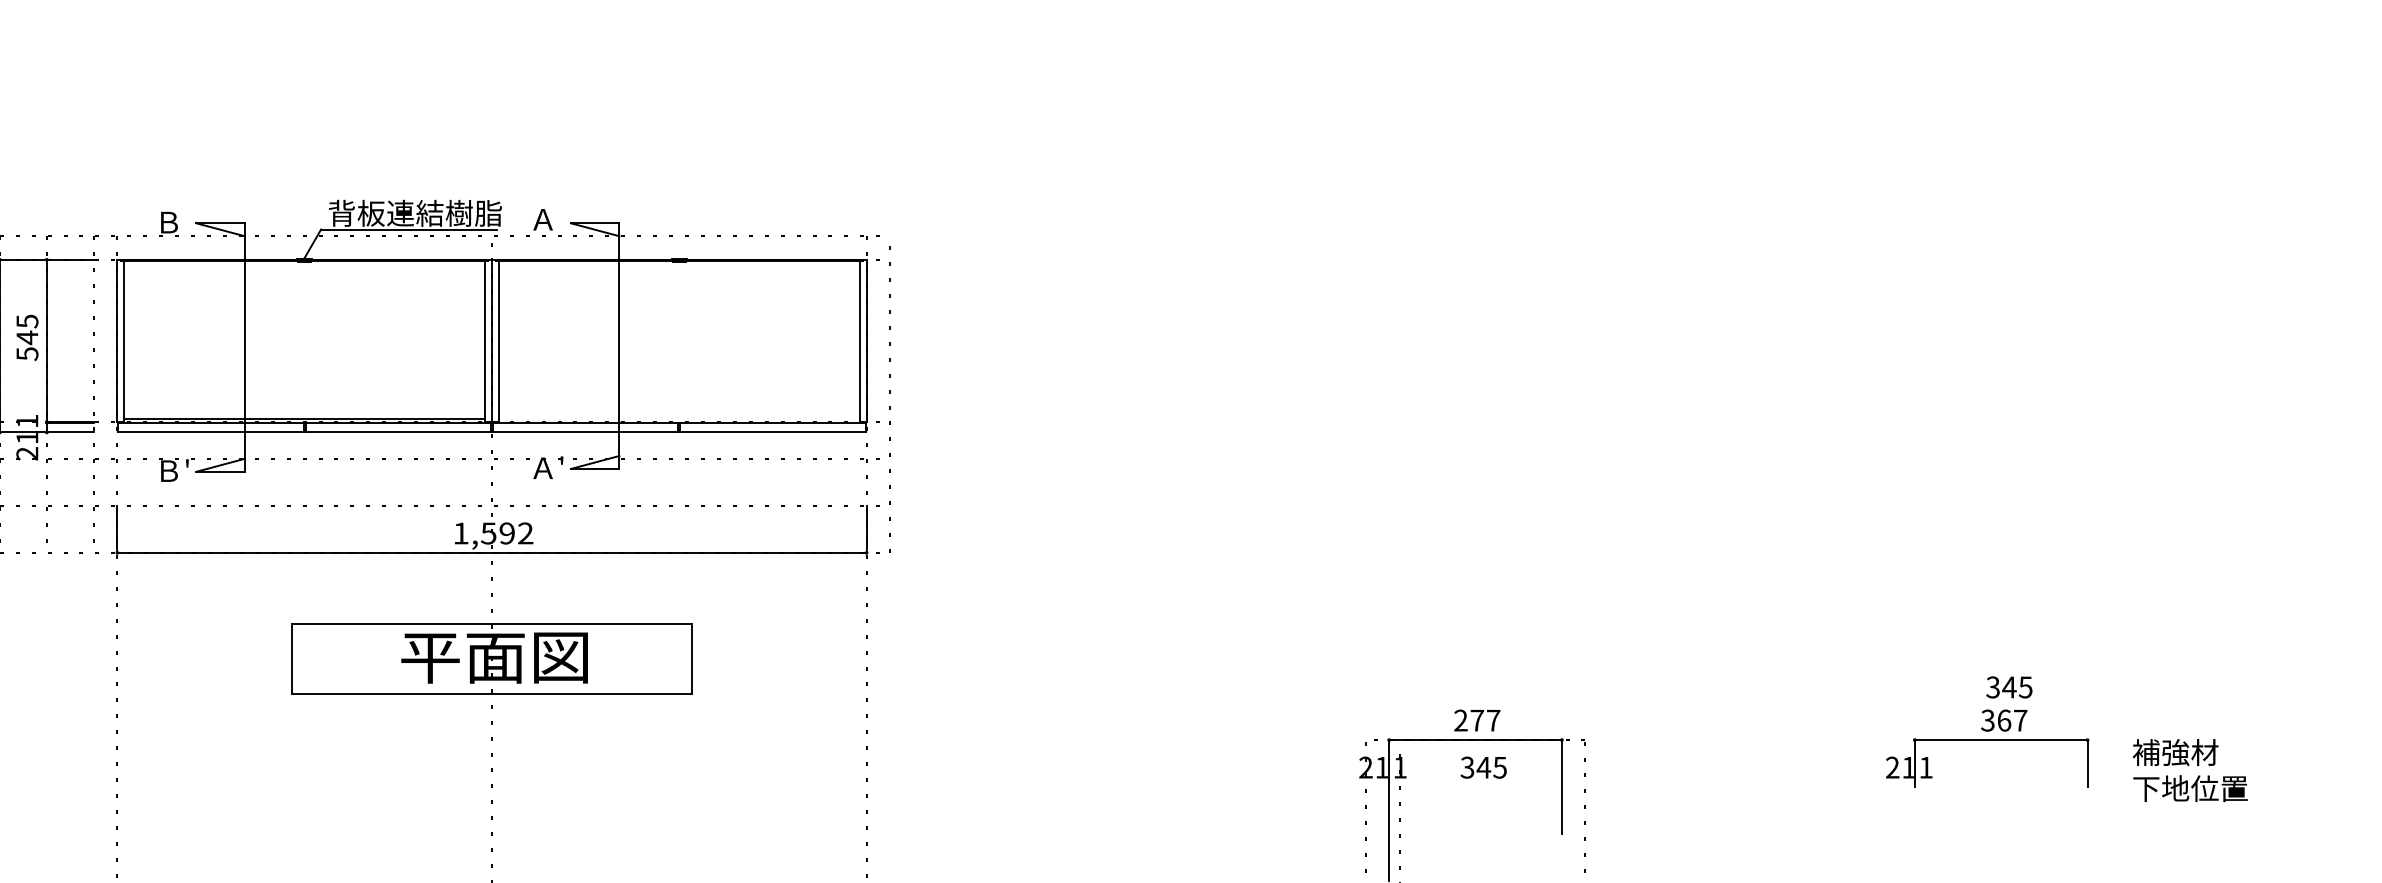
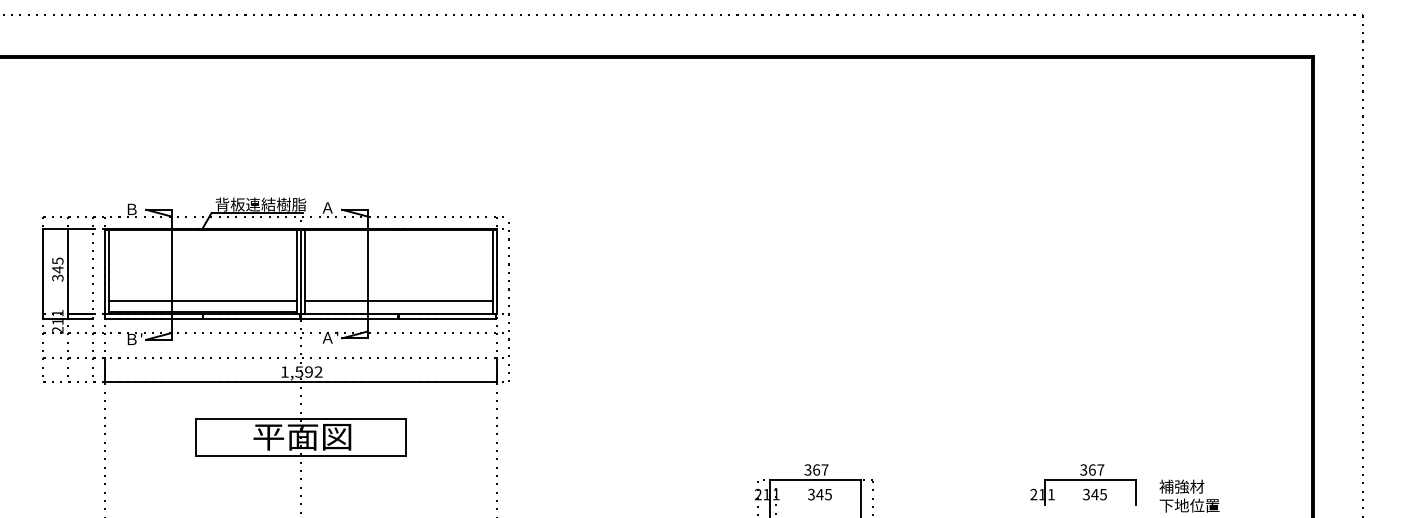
text: (26, 352) -> (57, 277), 545 -> 345
line: (303, 398) -> (202, 301), added
line: (678, 398) -> (398, 301), added
text: (2008, 687) -> (1094, 494), moved
text: (1469, 719) -> (812, 469), 277 -> 367

